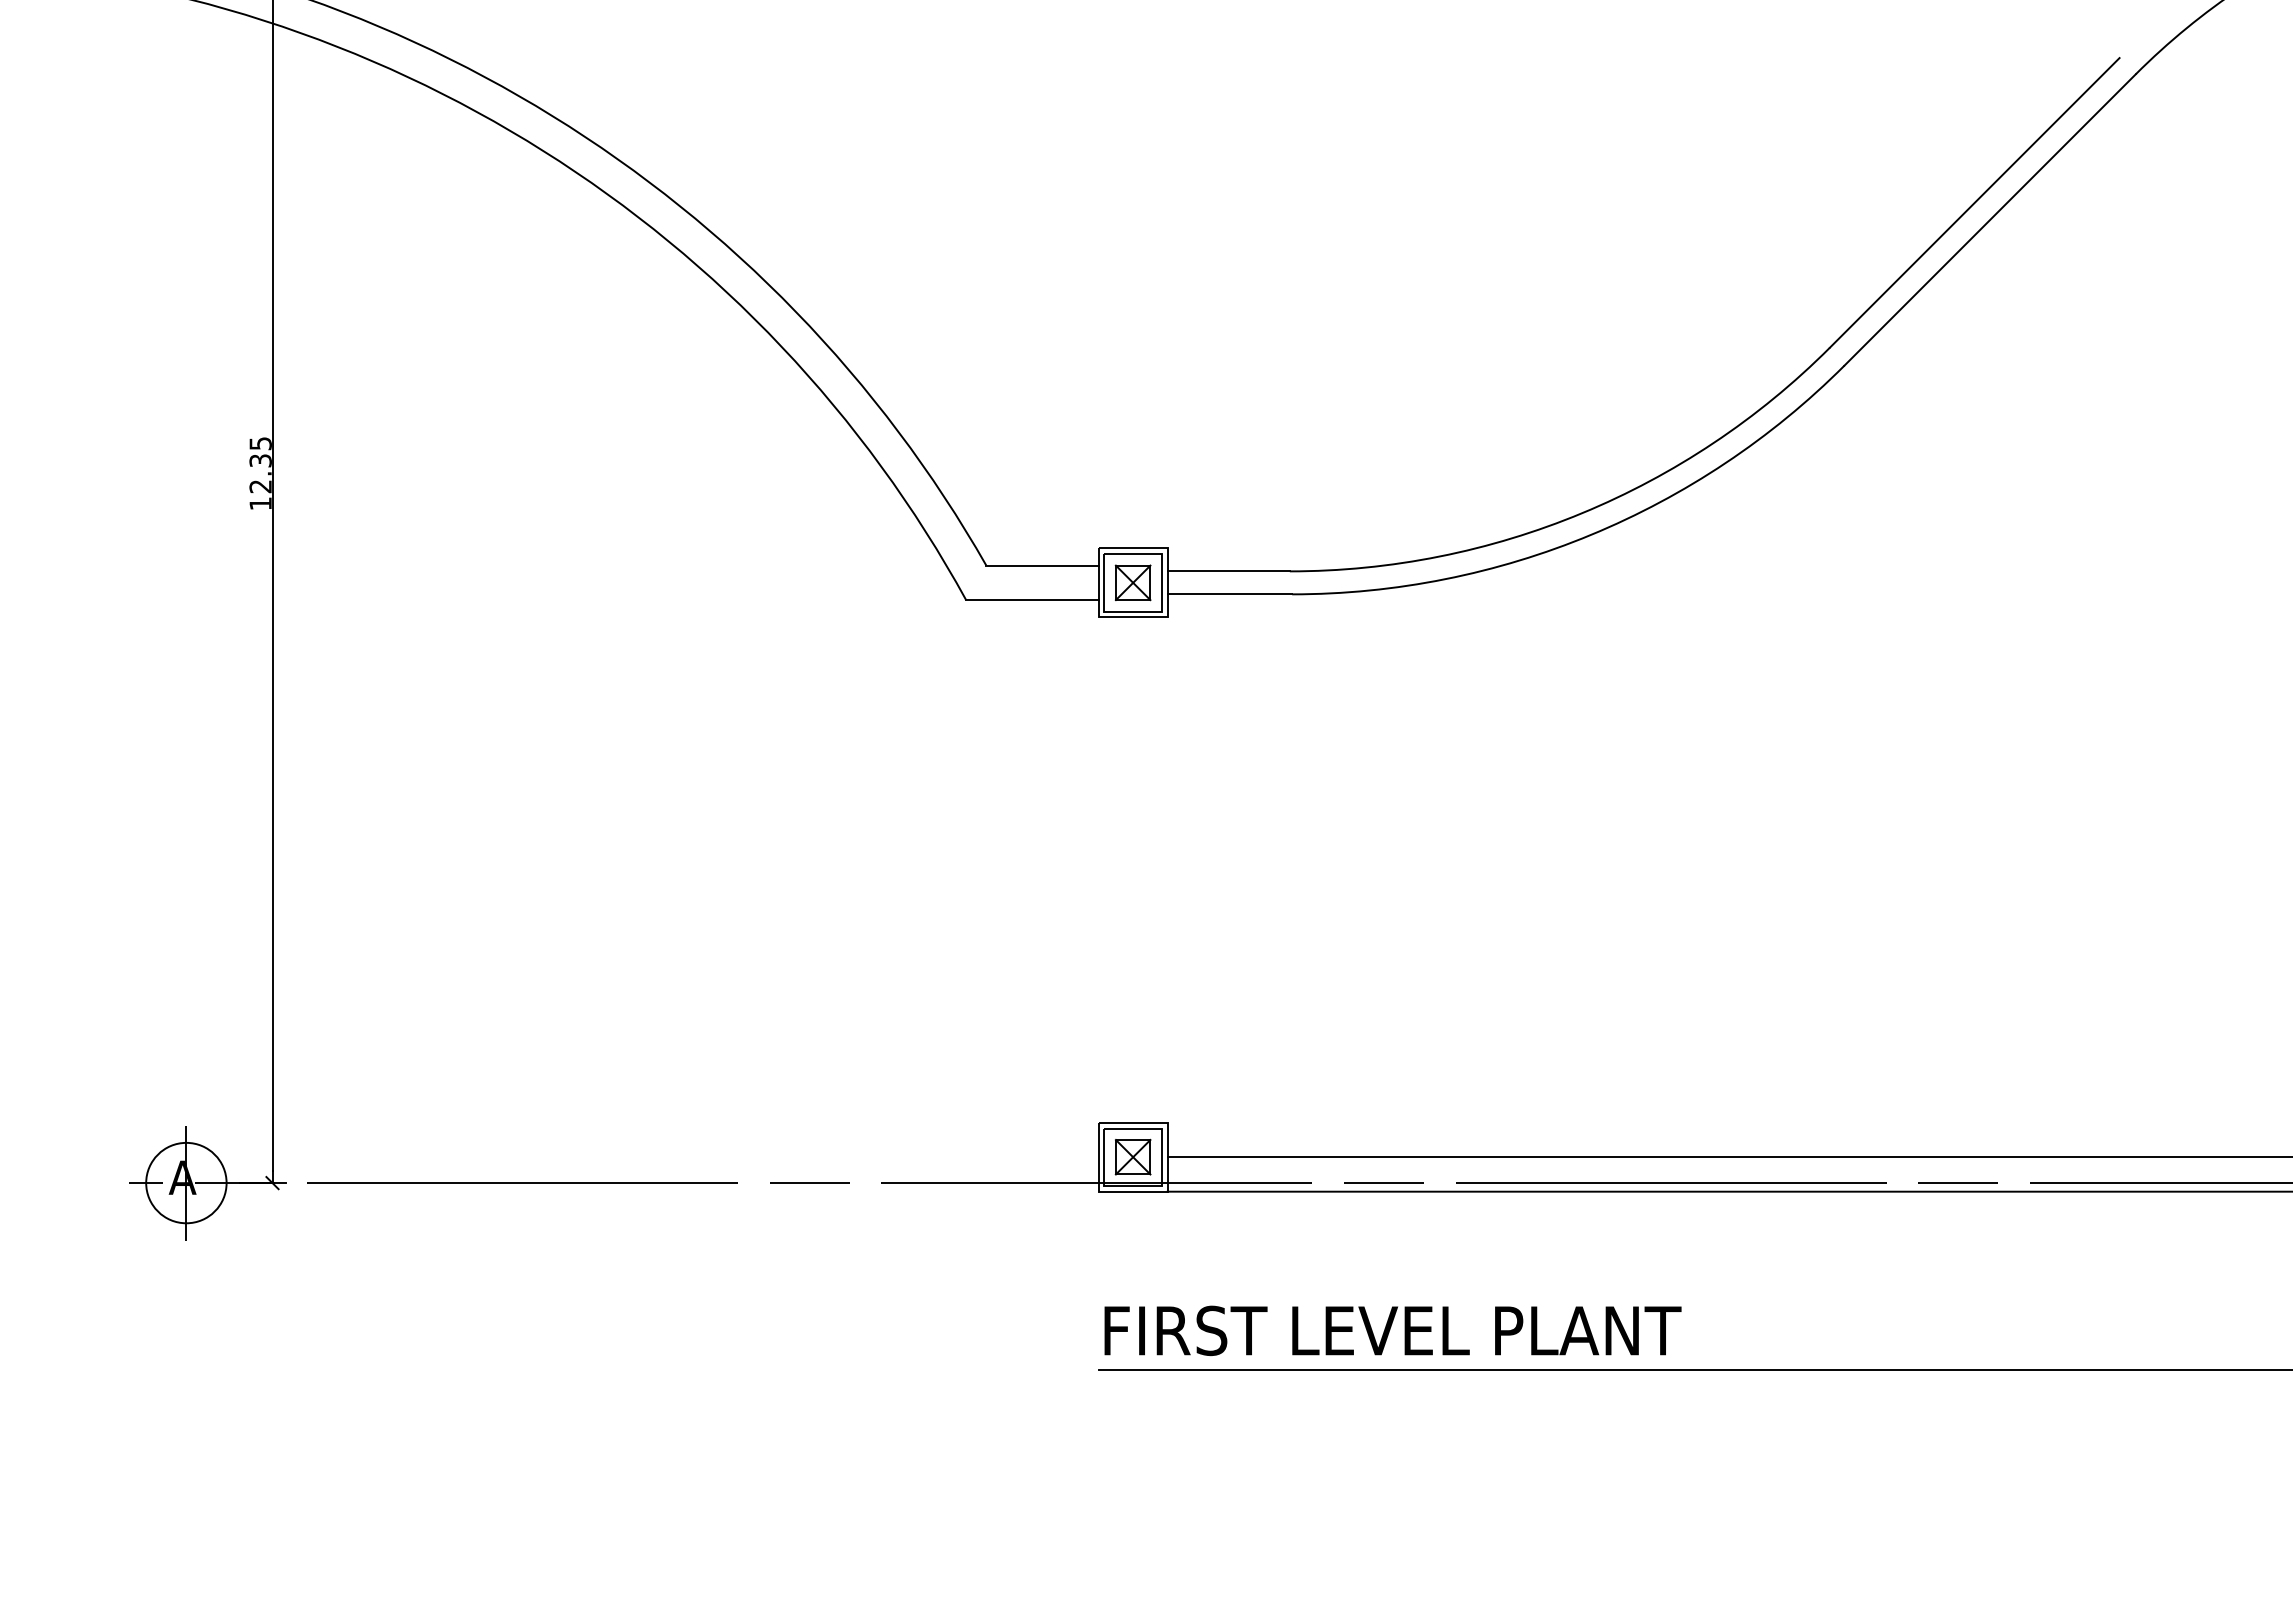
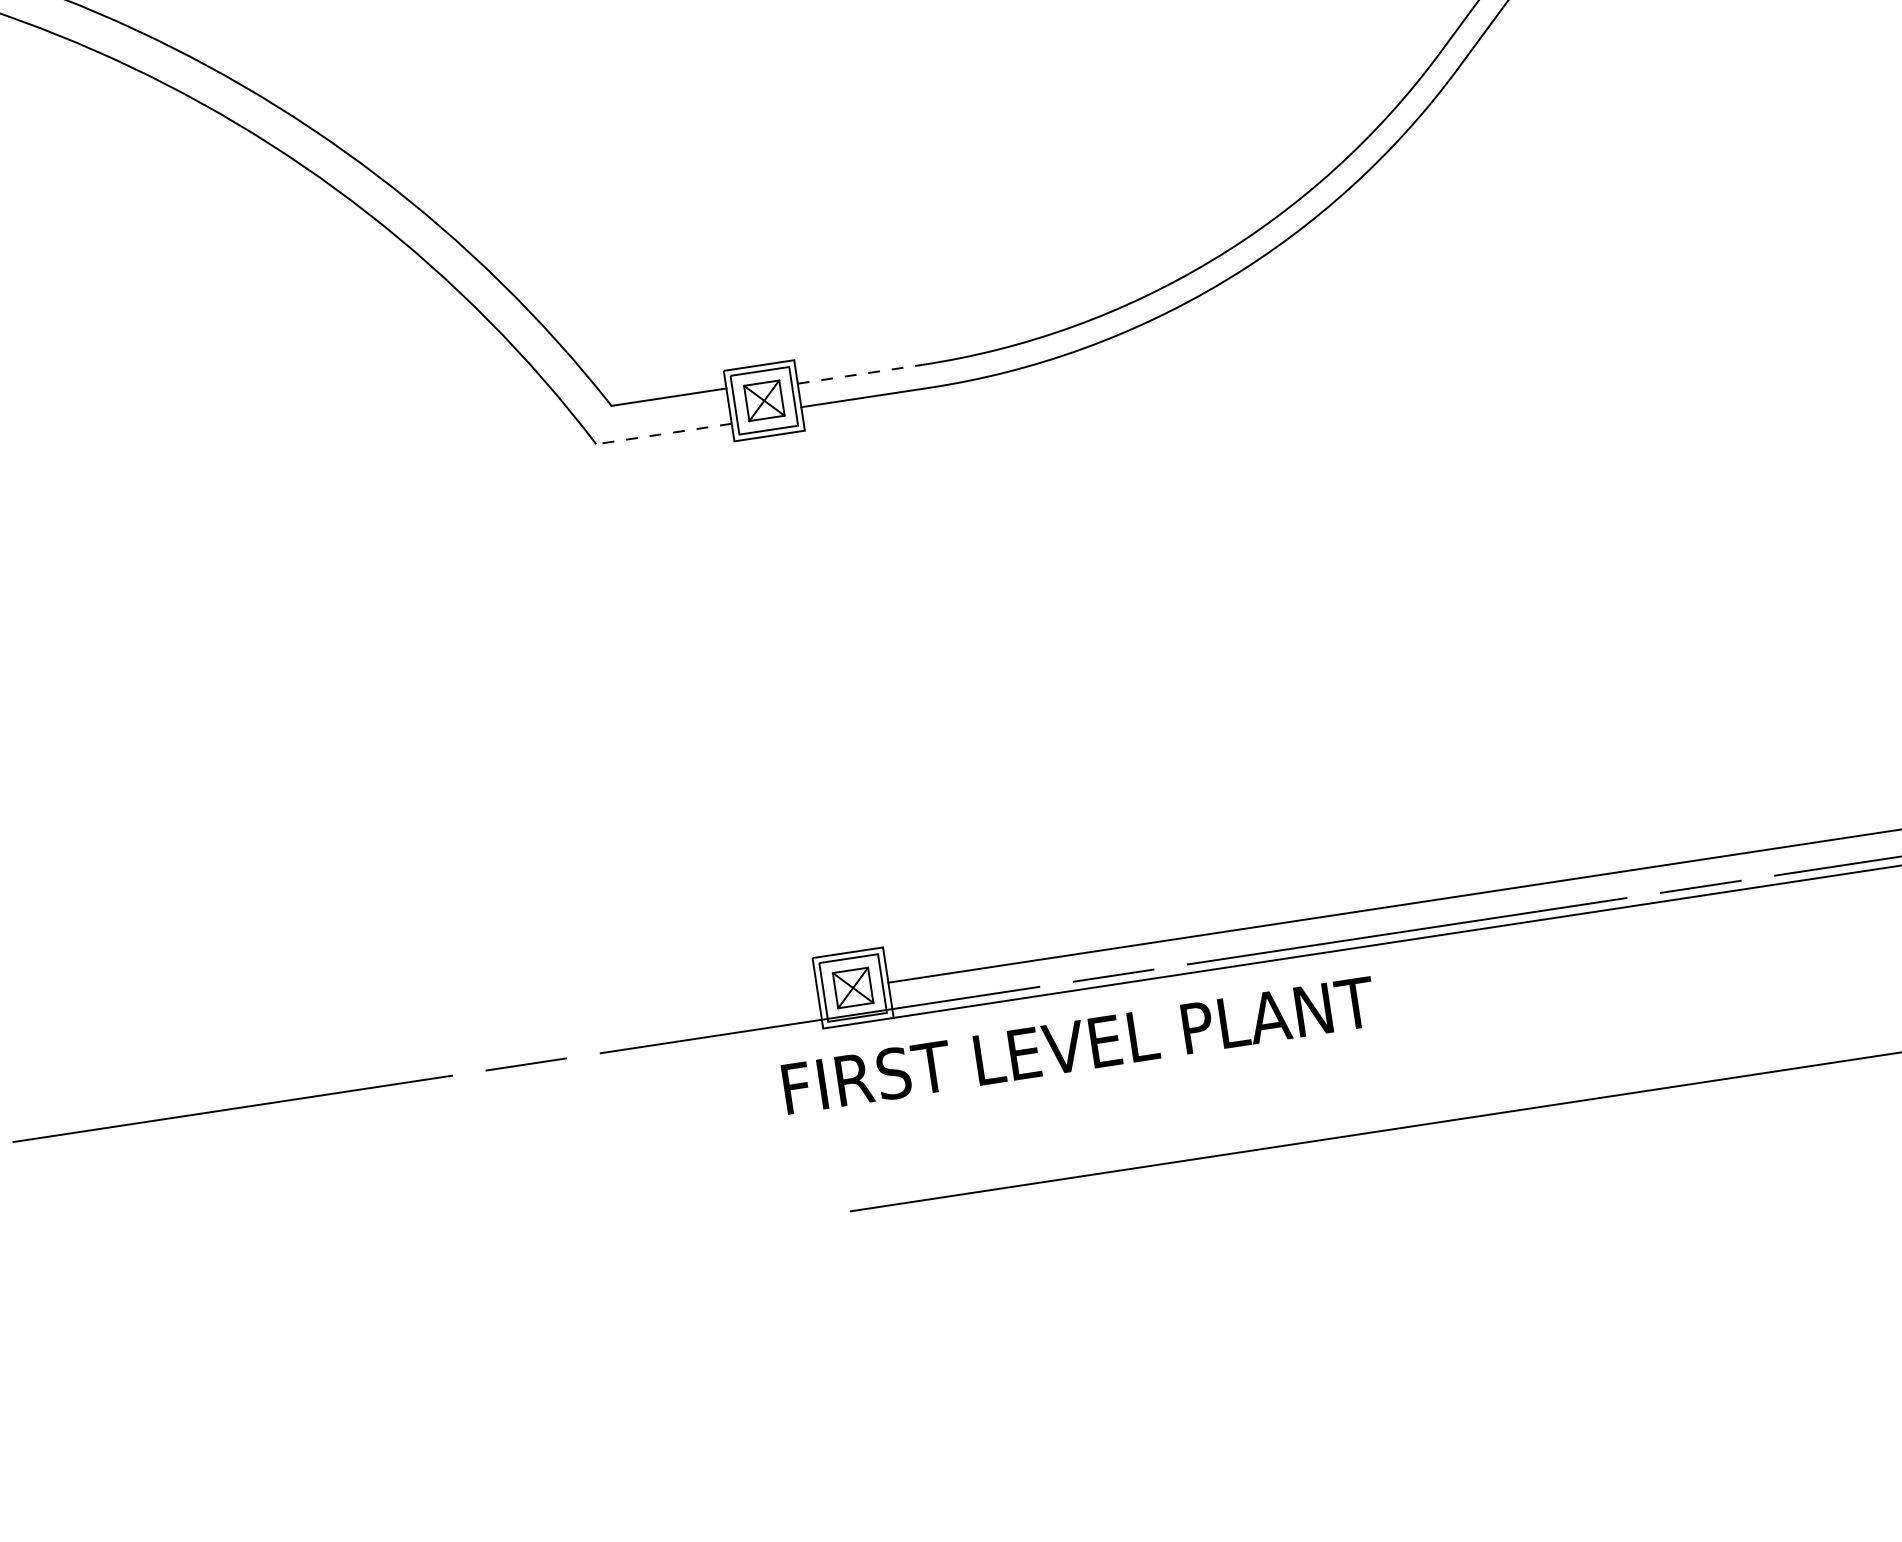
line: (1229, 571) -> (861, 374), solid -> dashed
line: (1031, 600) -> (663, 434), solid -> dashed
text: (1392, 1330) -> (1078, 1045), moved

